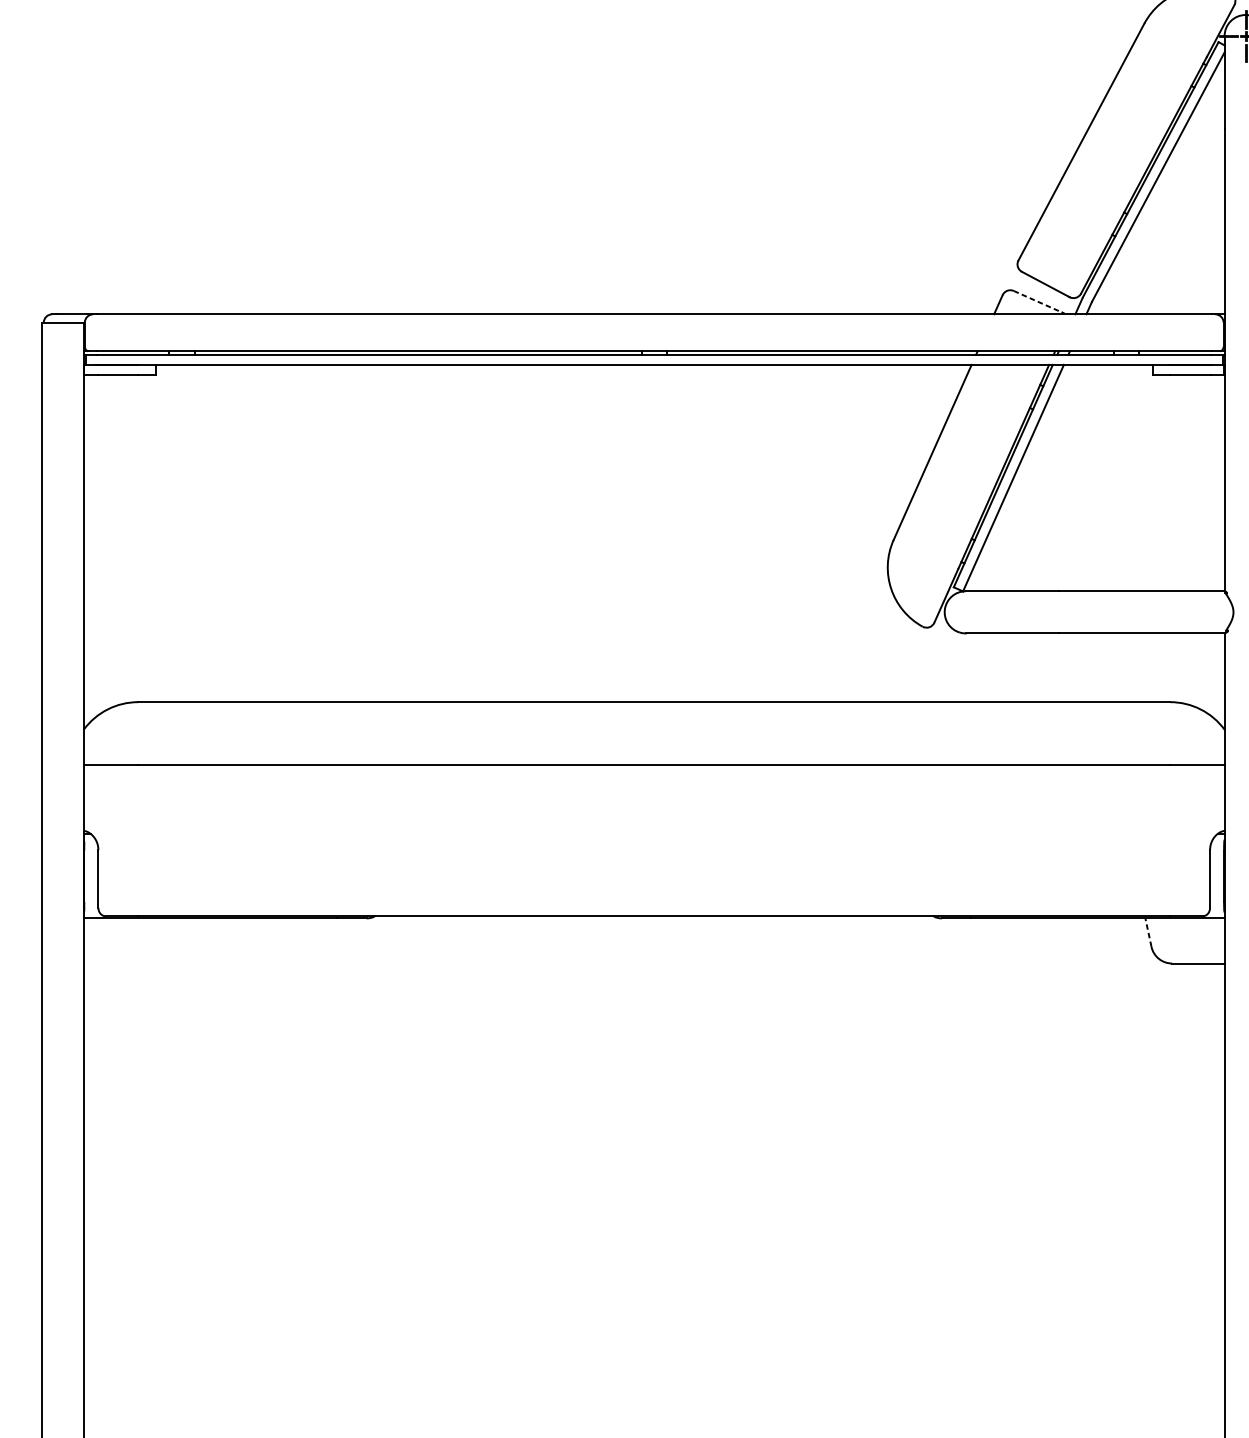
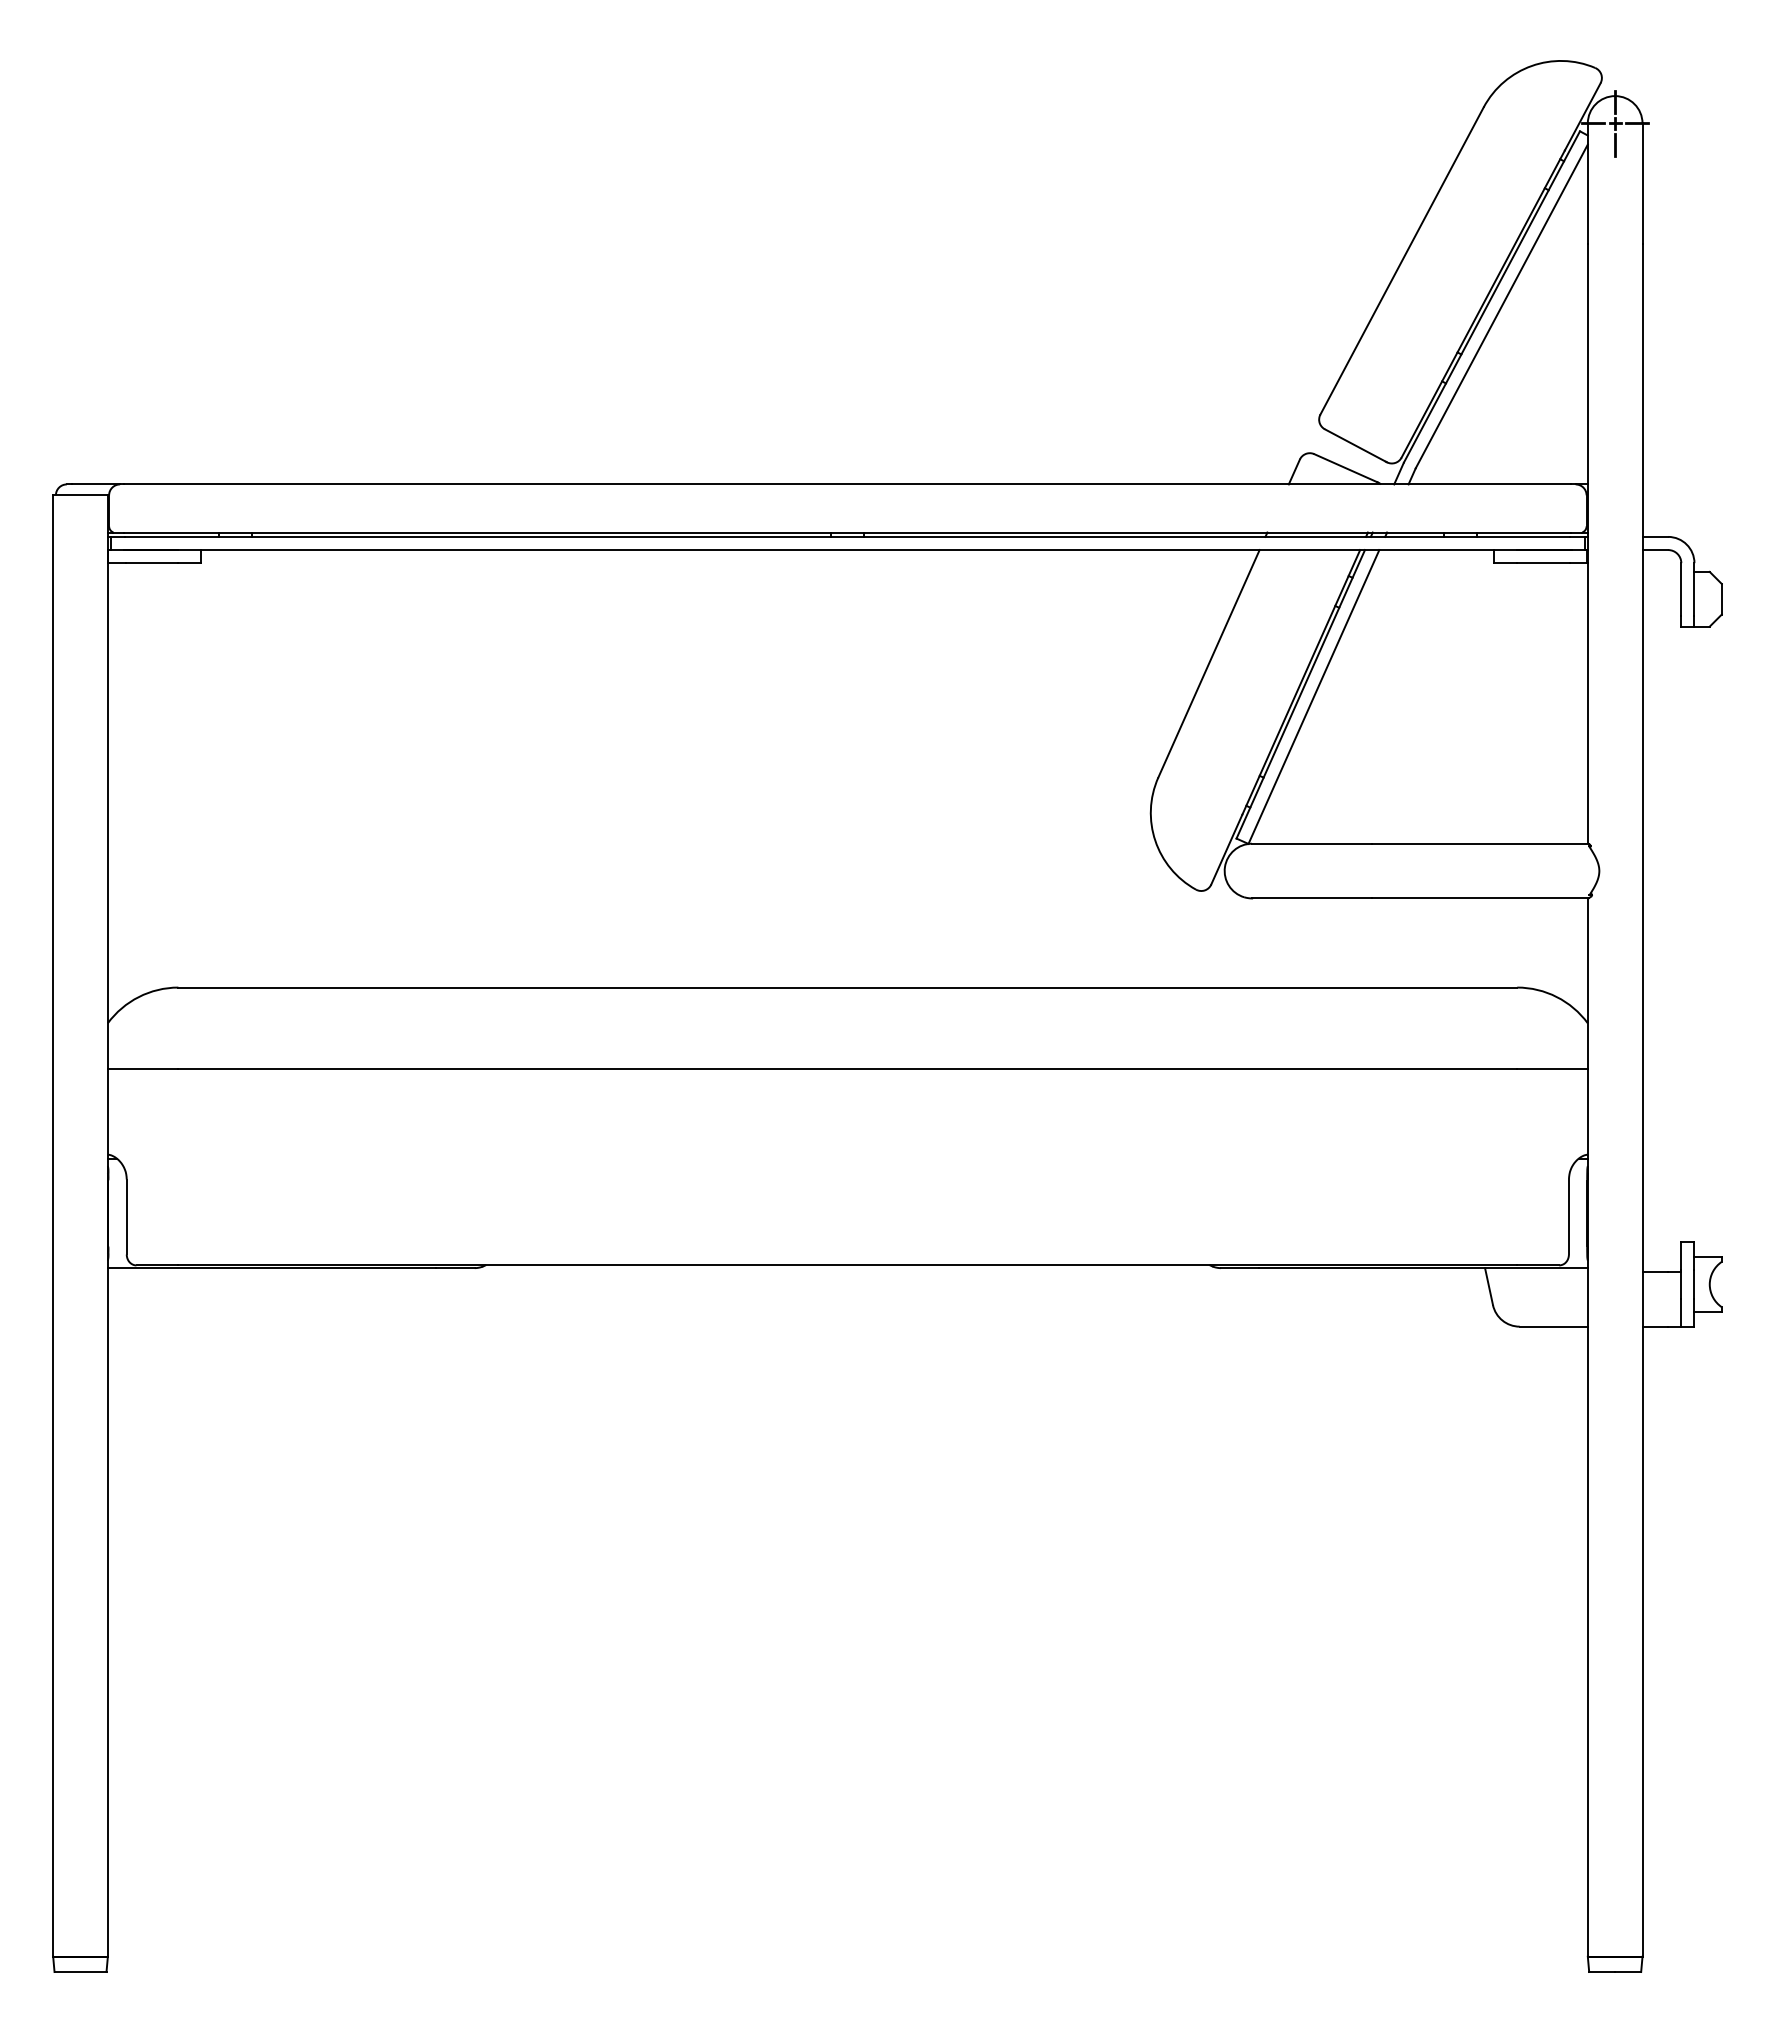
line: (1037, 302) -> (1345, 468), dashed -> solid
line: (1148, 932) -> (1489, 1286), dashed -> solid

